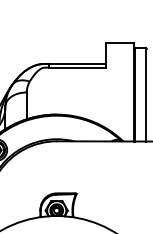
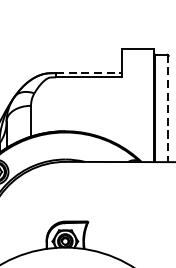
line: (77, 63) -> (89, 72), solid -> dashed
line: (145, 94) -> (167, 108), solid -> dashed

